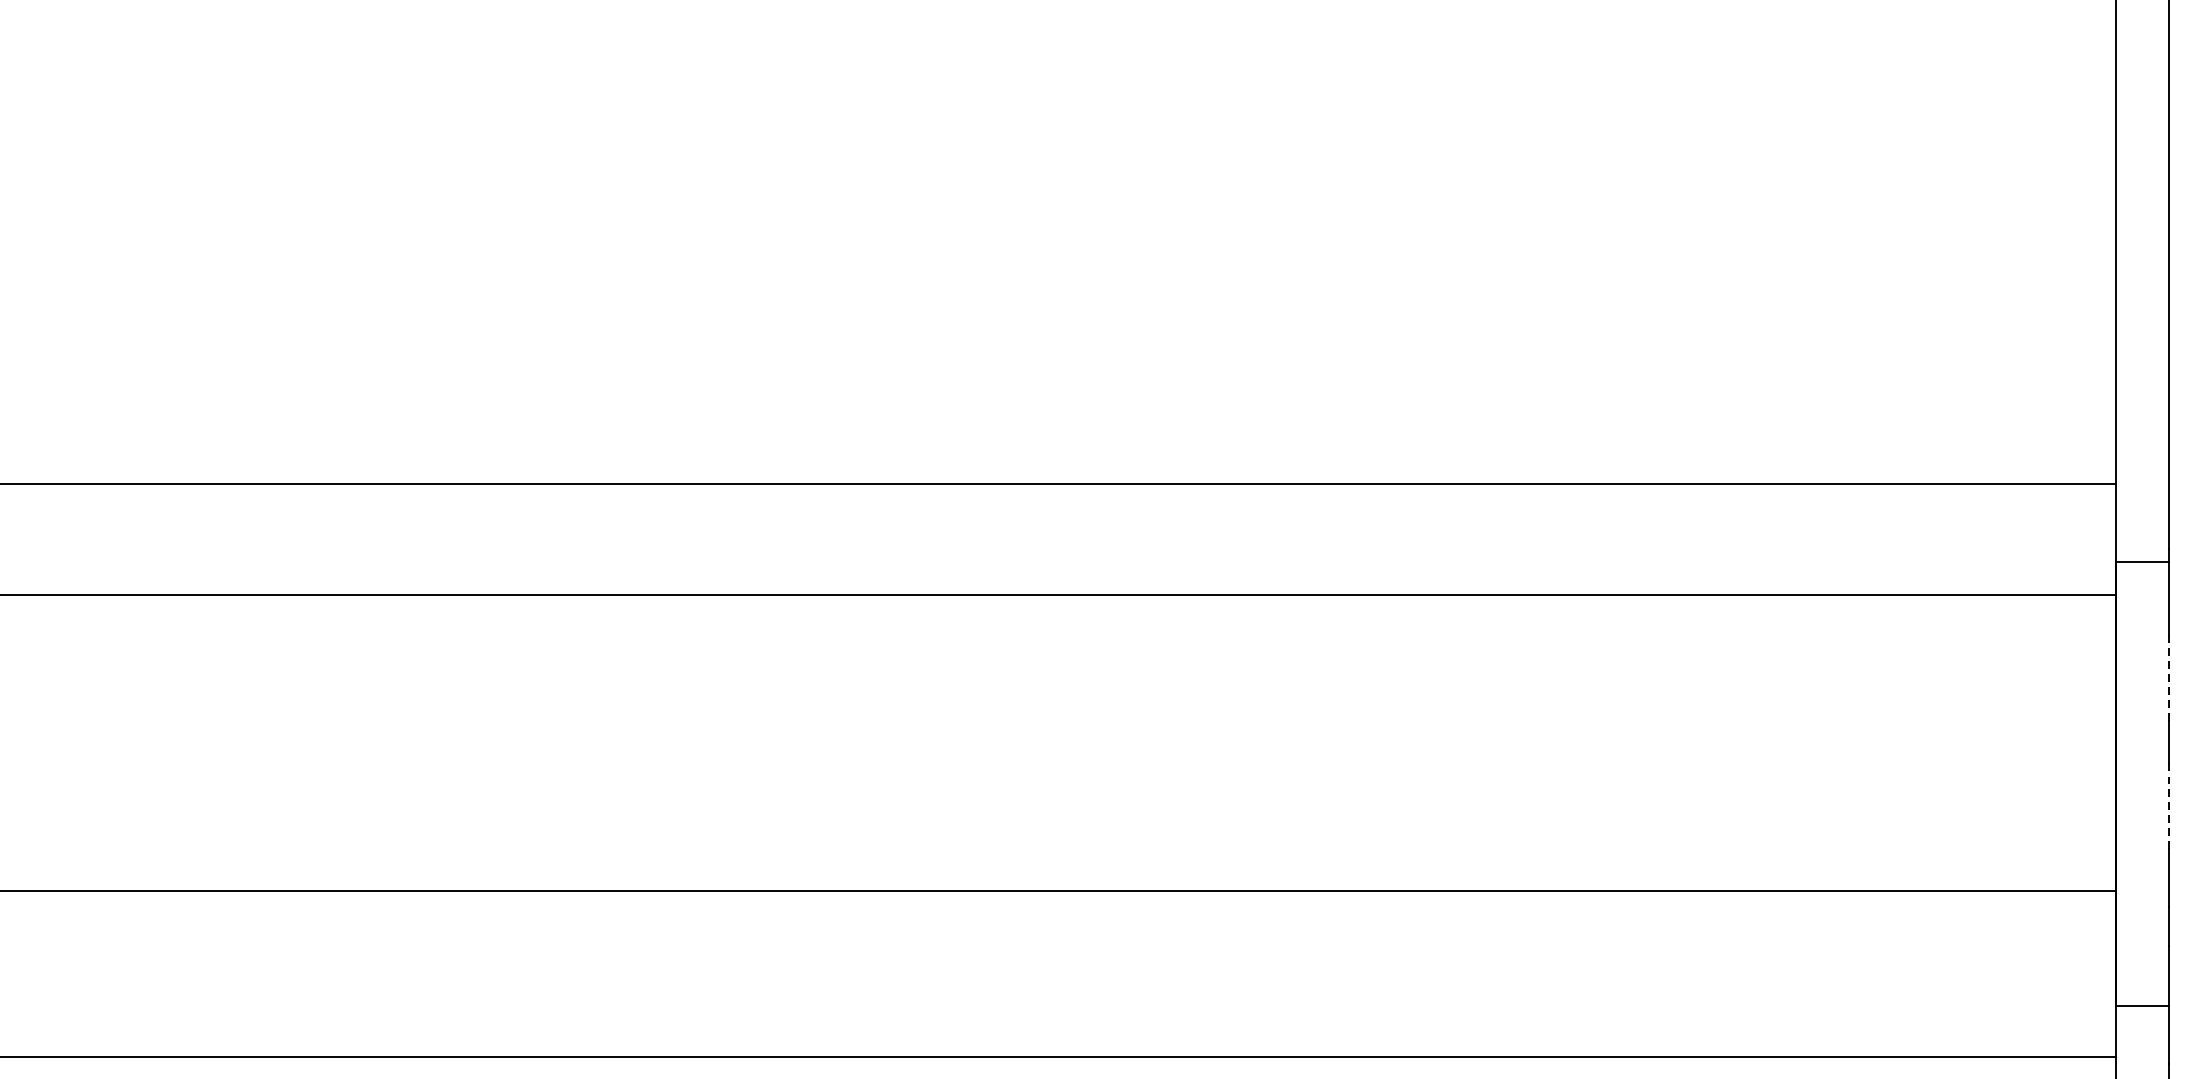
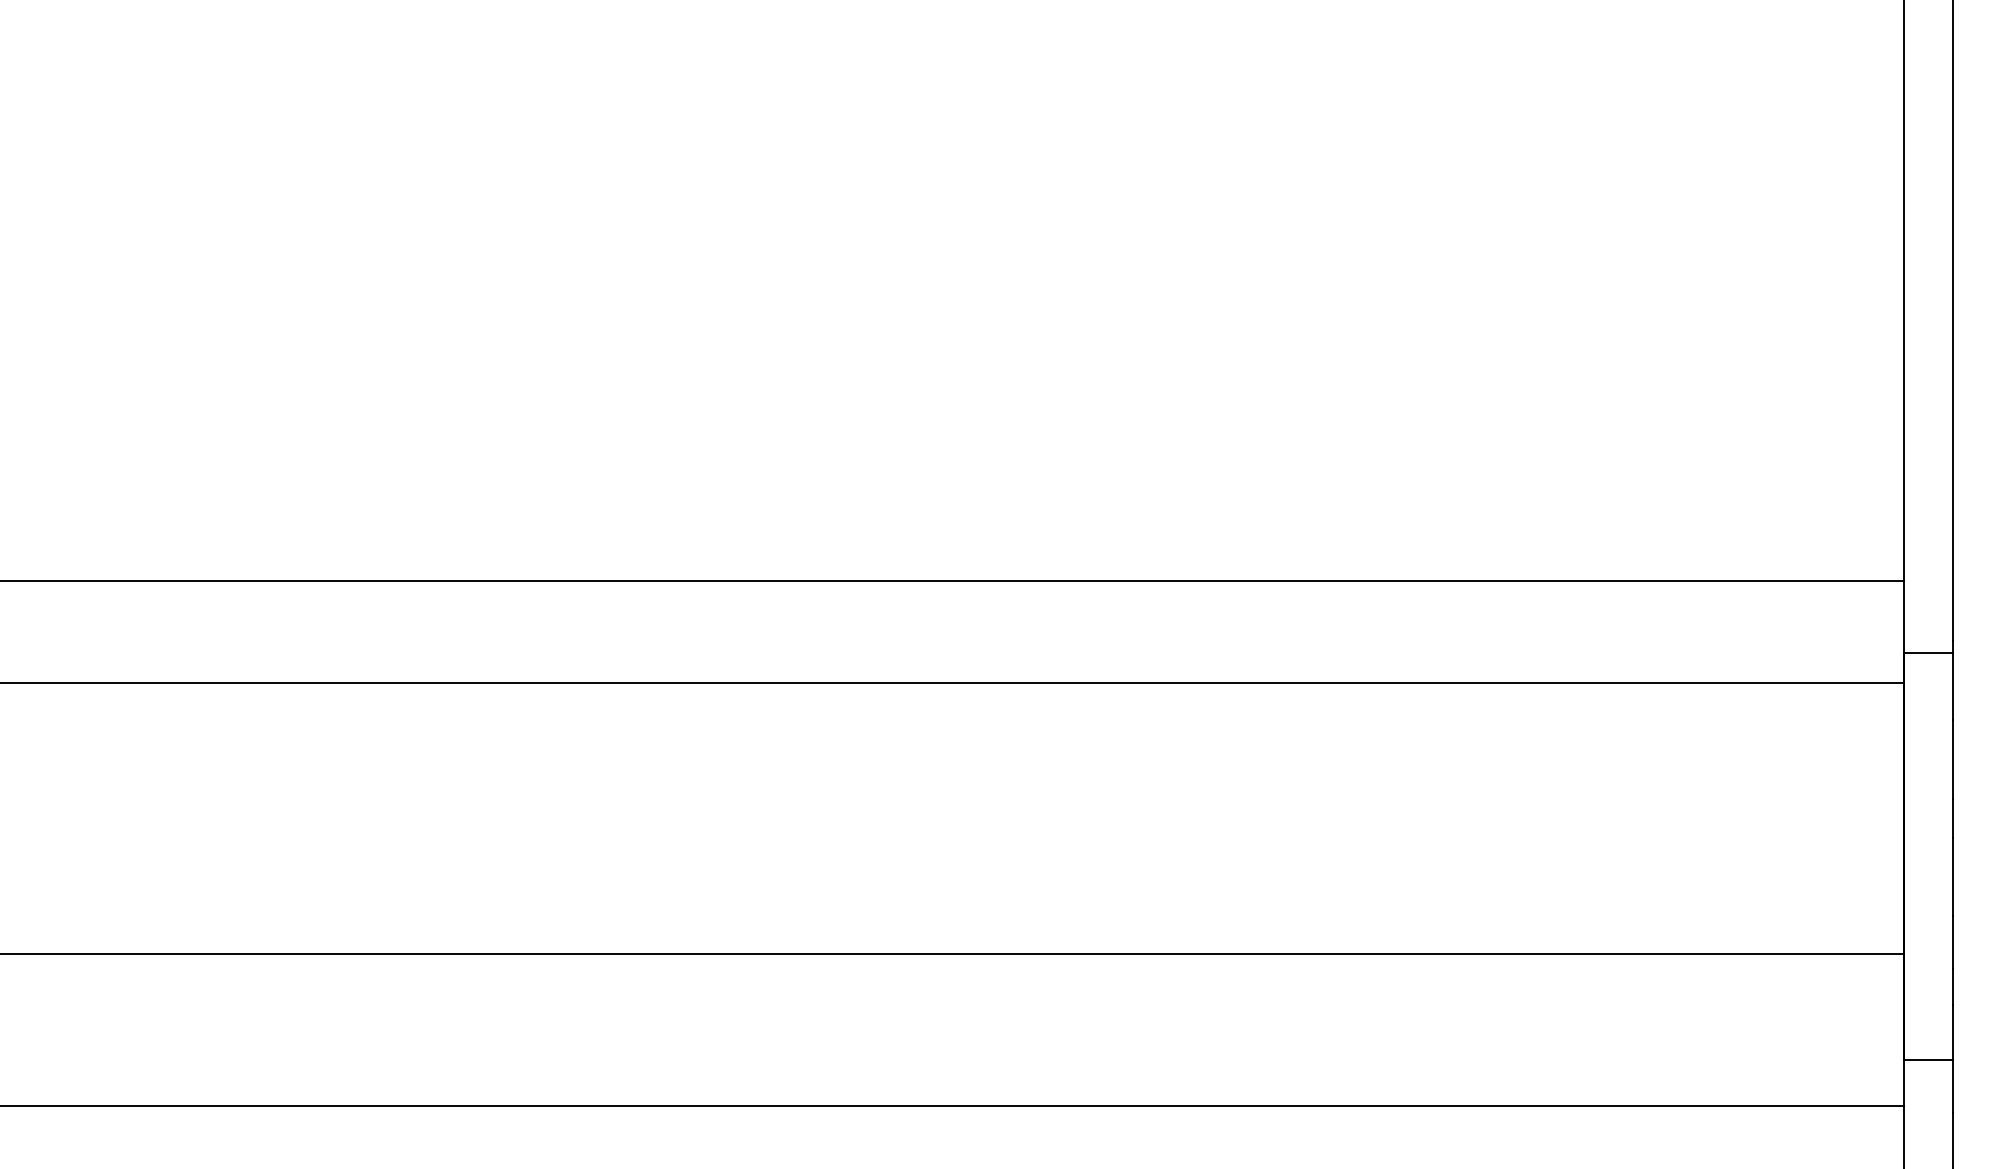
line: (2168, 679) -> (1952, 760), dashed -> solid
line: (2168, 807) -> (1952, 877), dashed -> solid

